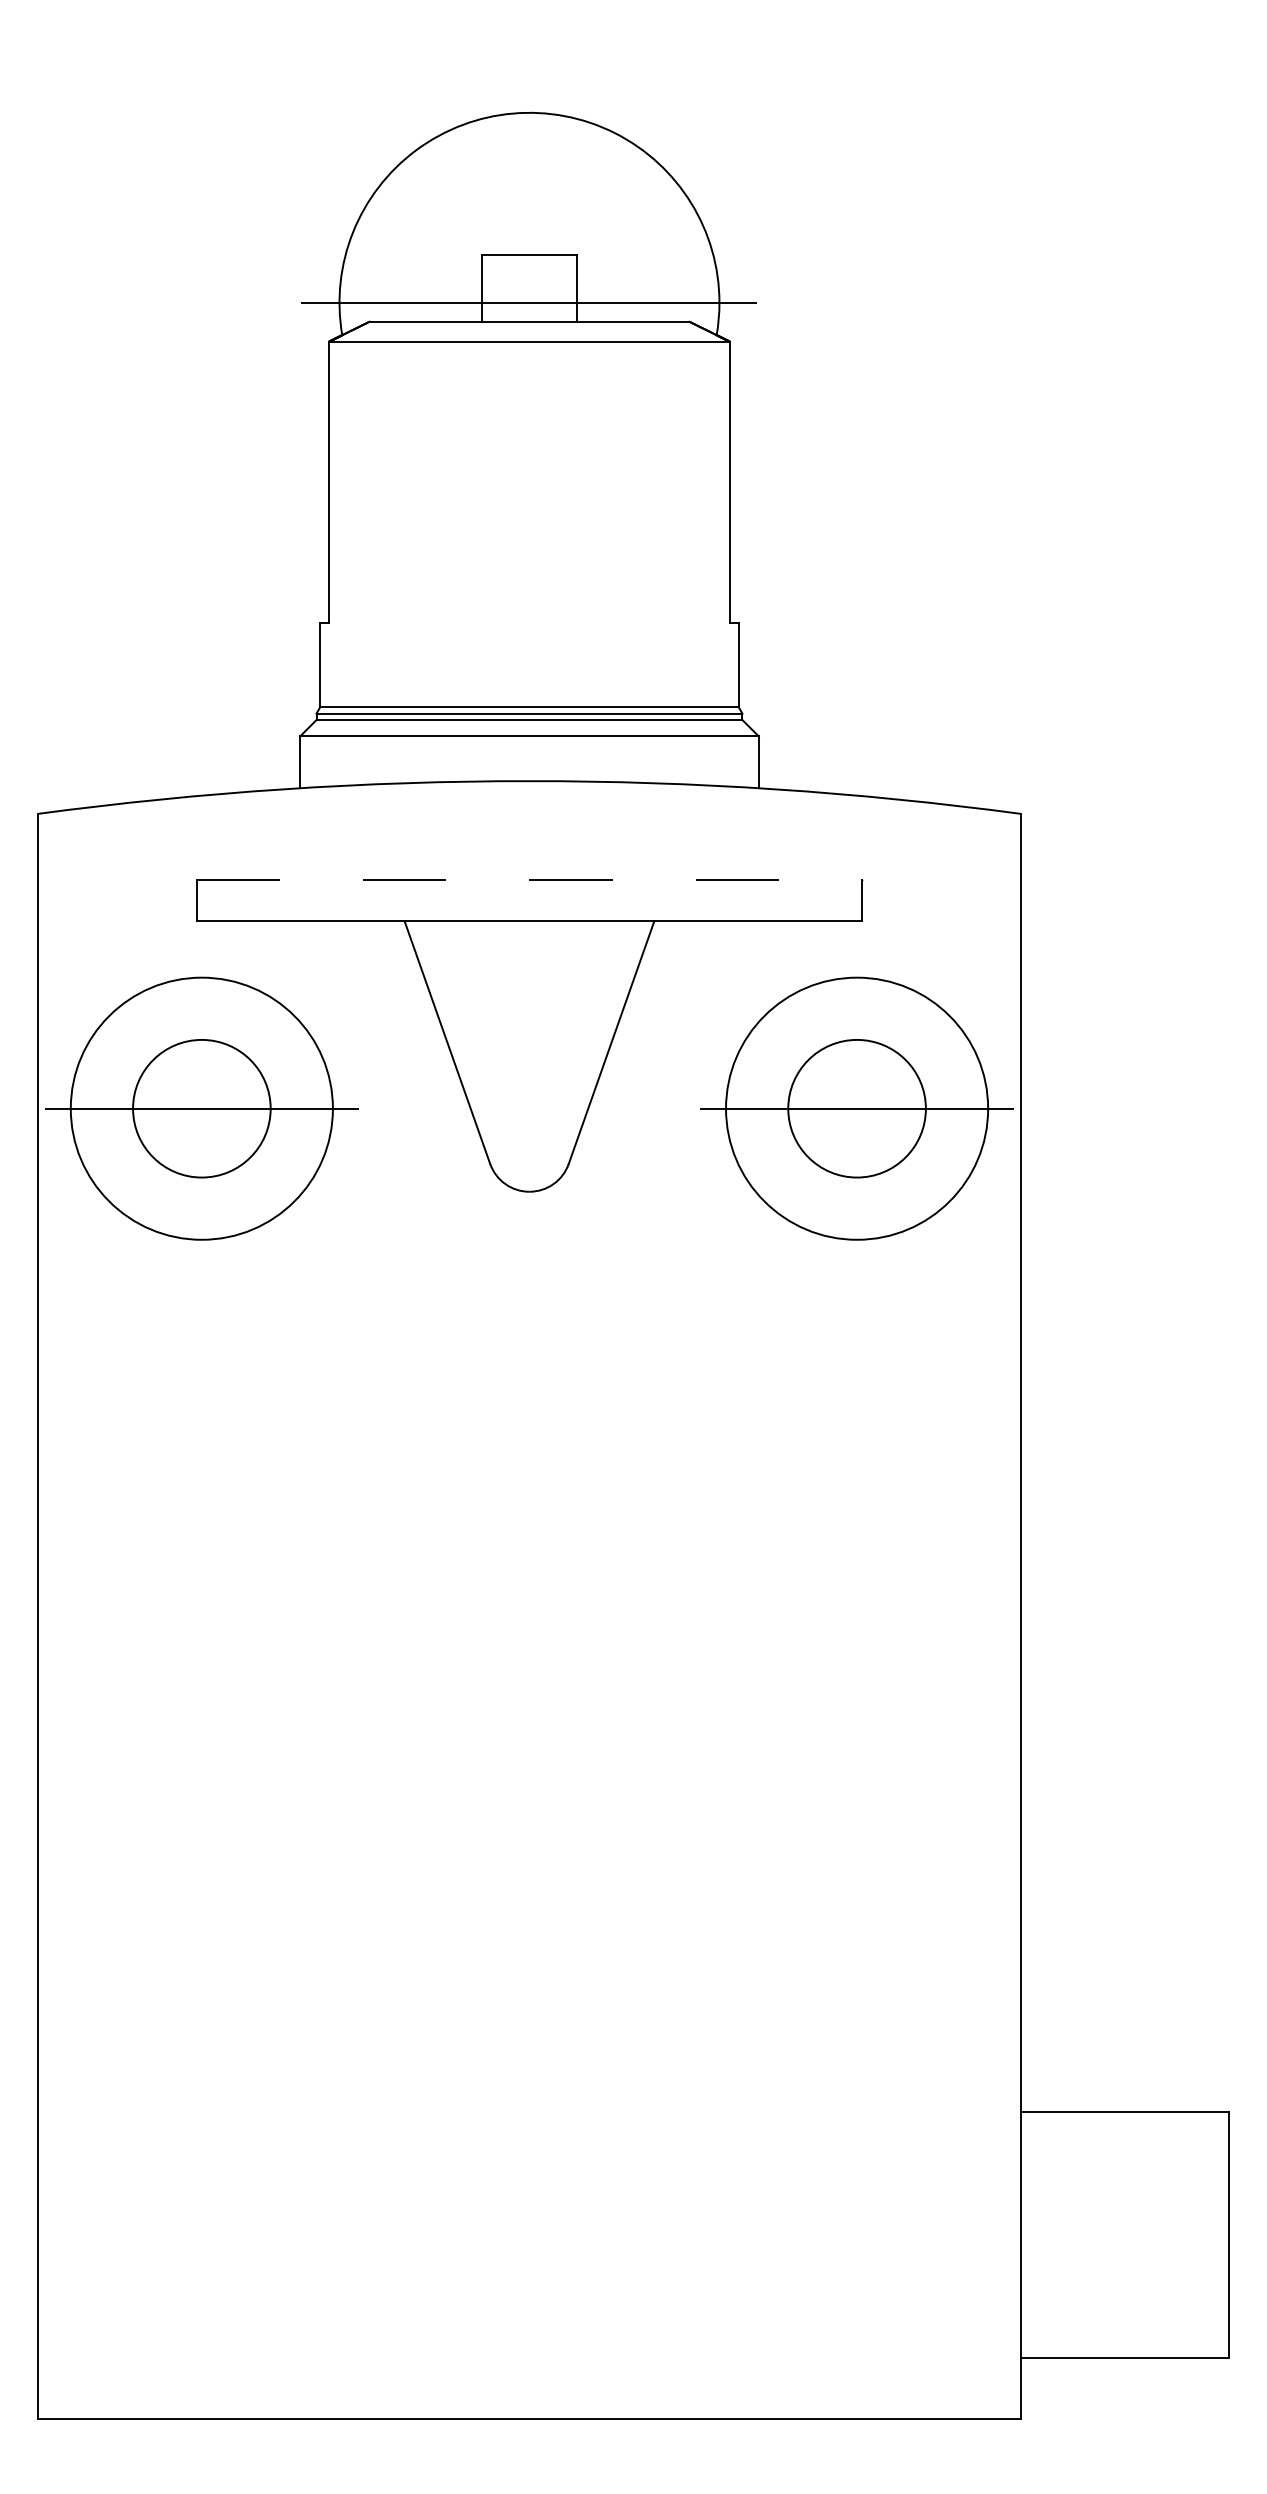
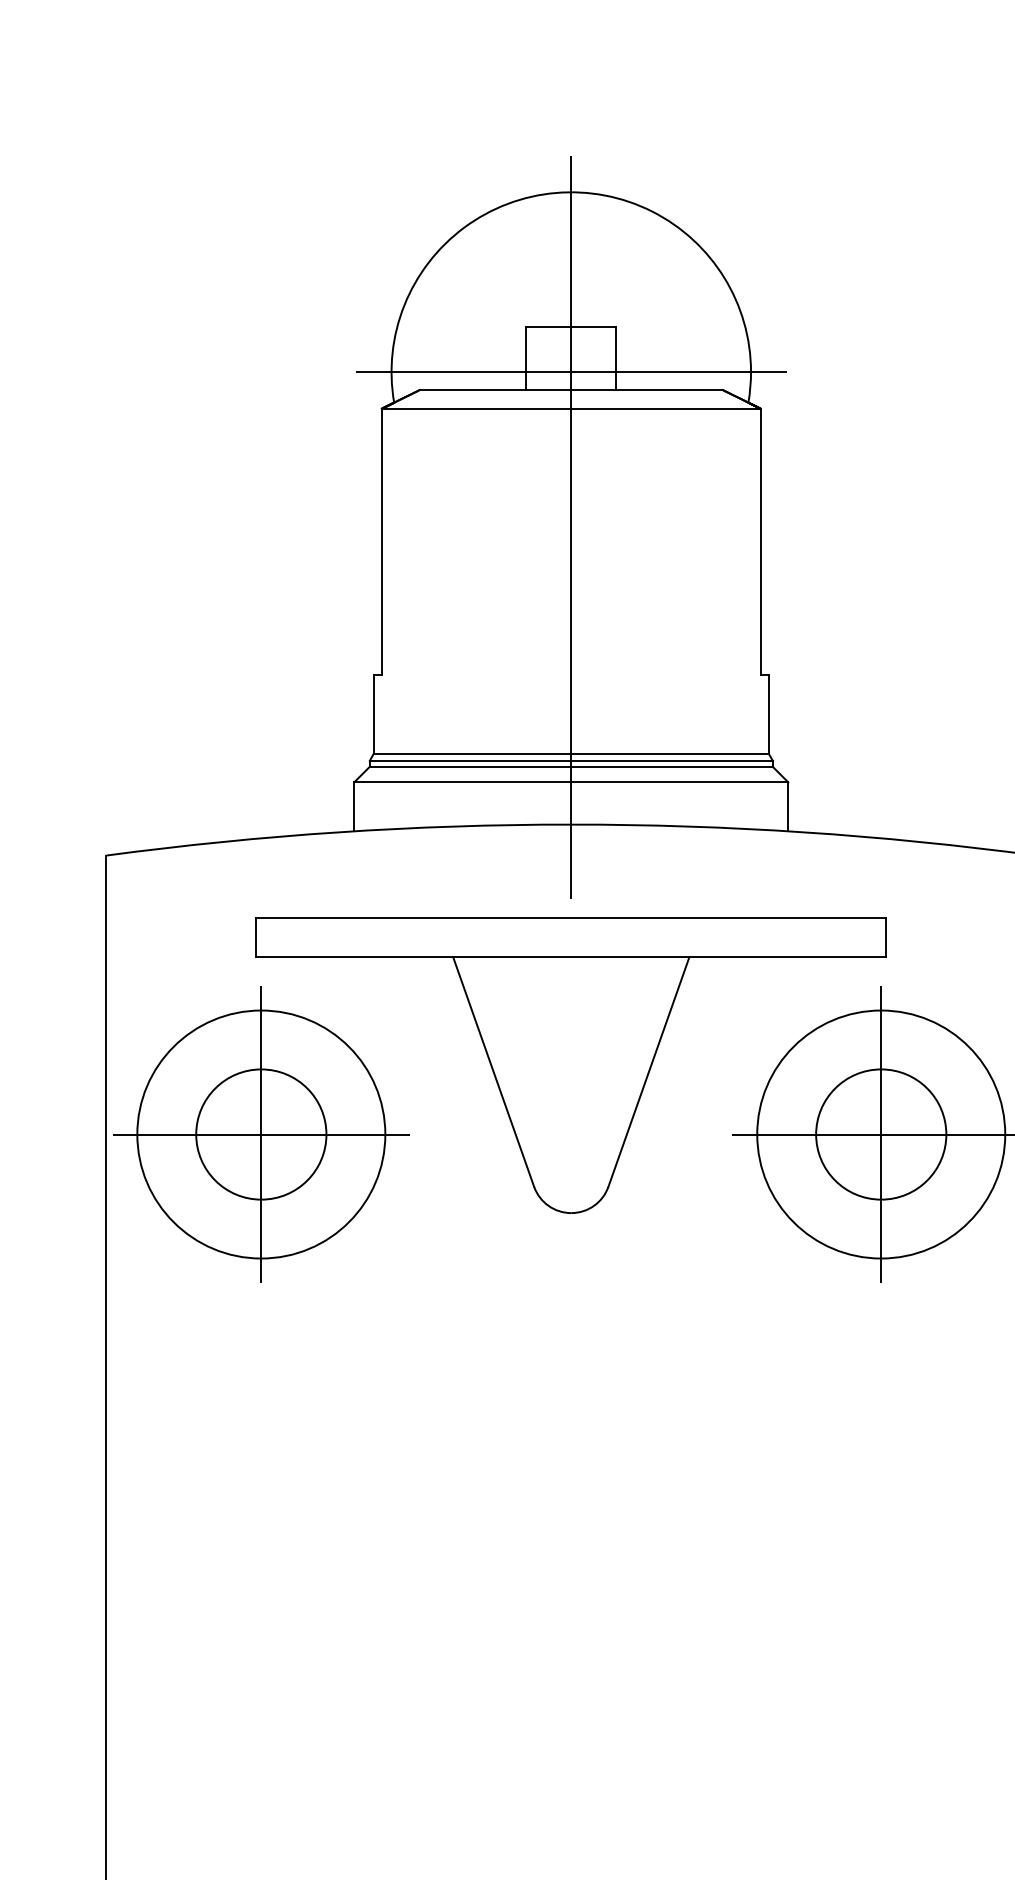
line: (529, 466) -> (571, 526), added
line: (529, 879) -> (571, 917), dashed -> solid
line: (201, 1108) -> (260, 1134), added
line: (857, 1108) -> (881, 1134), added

